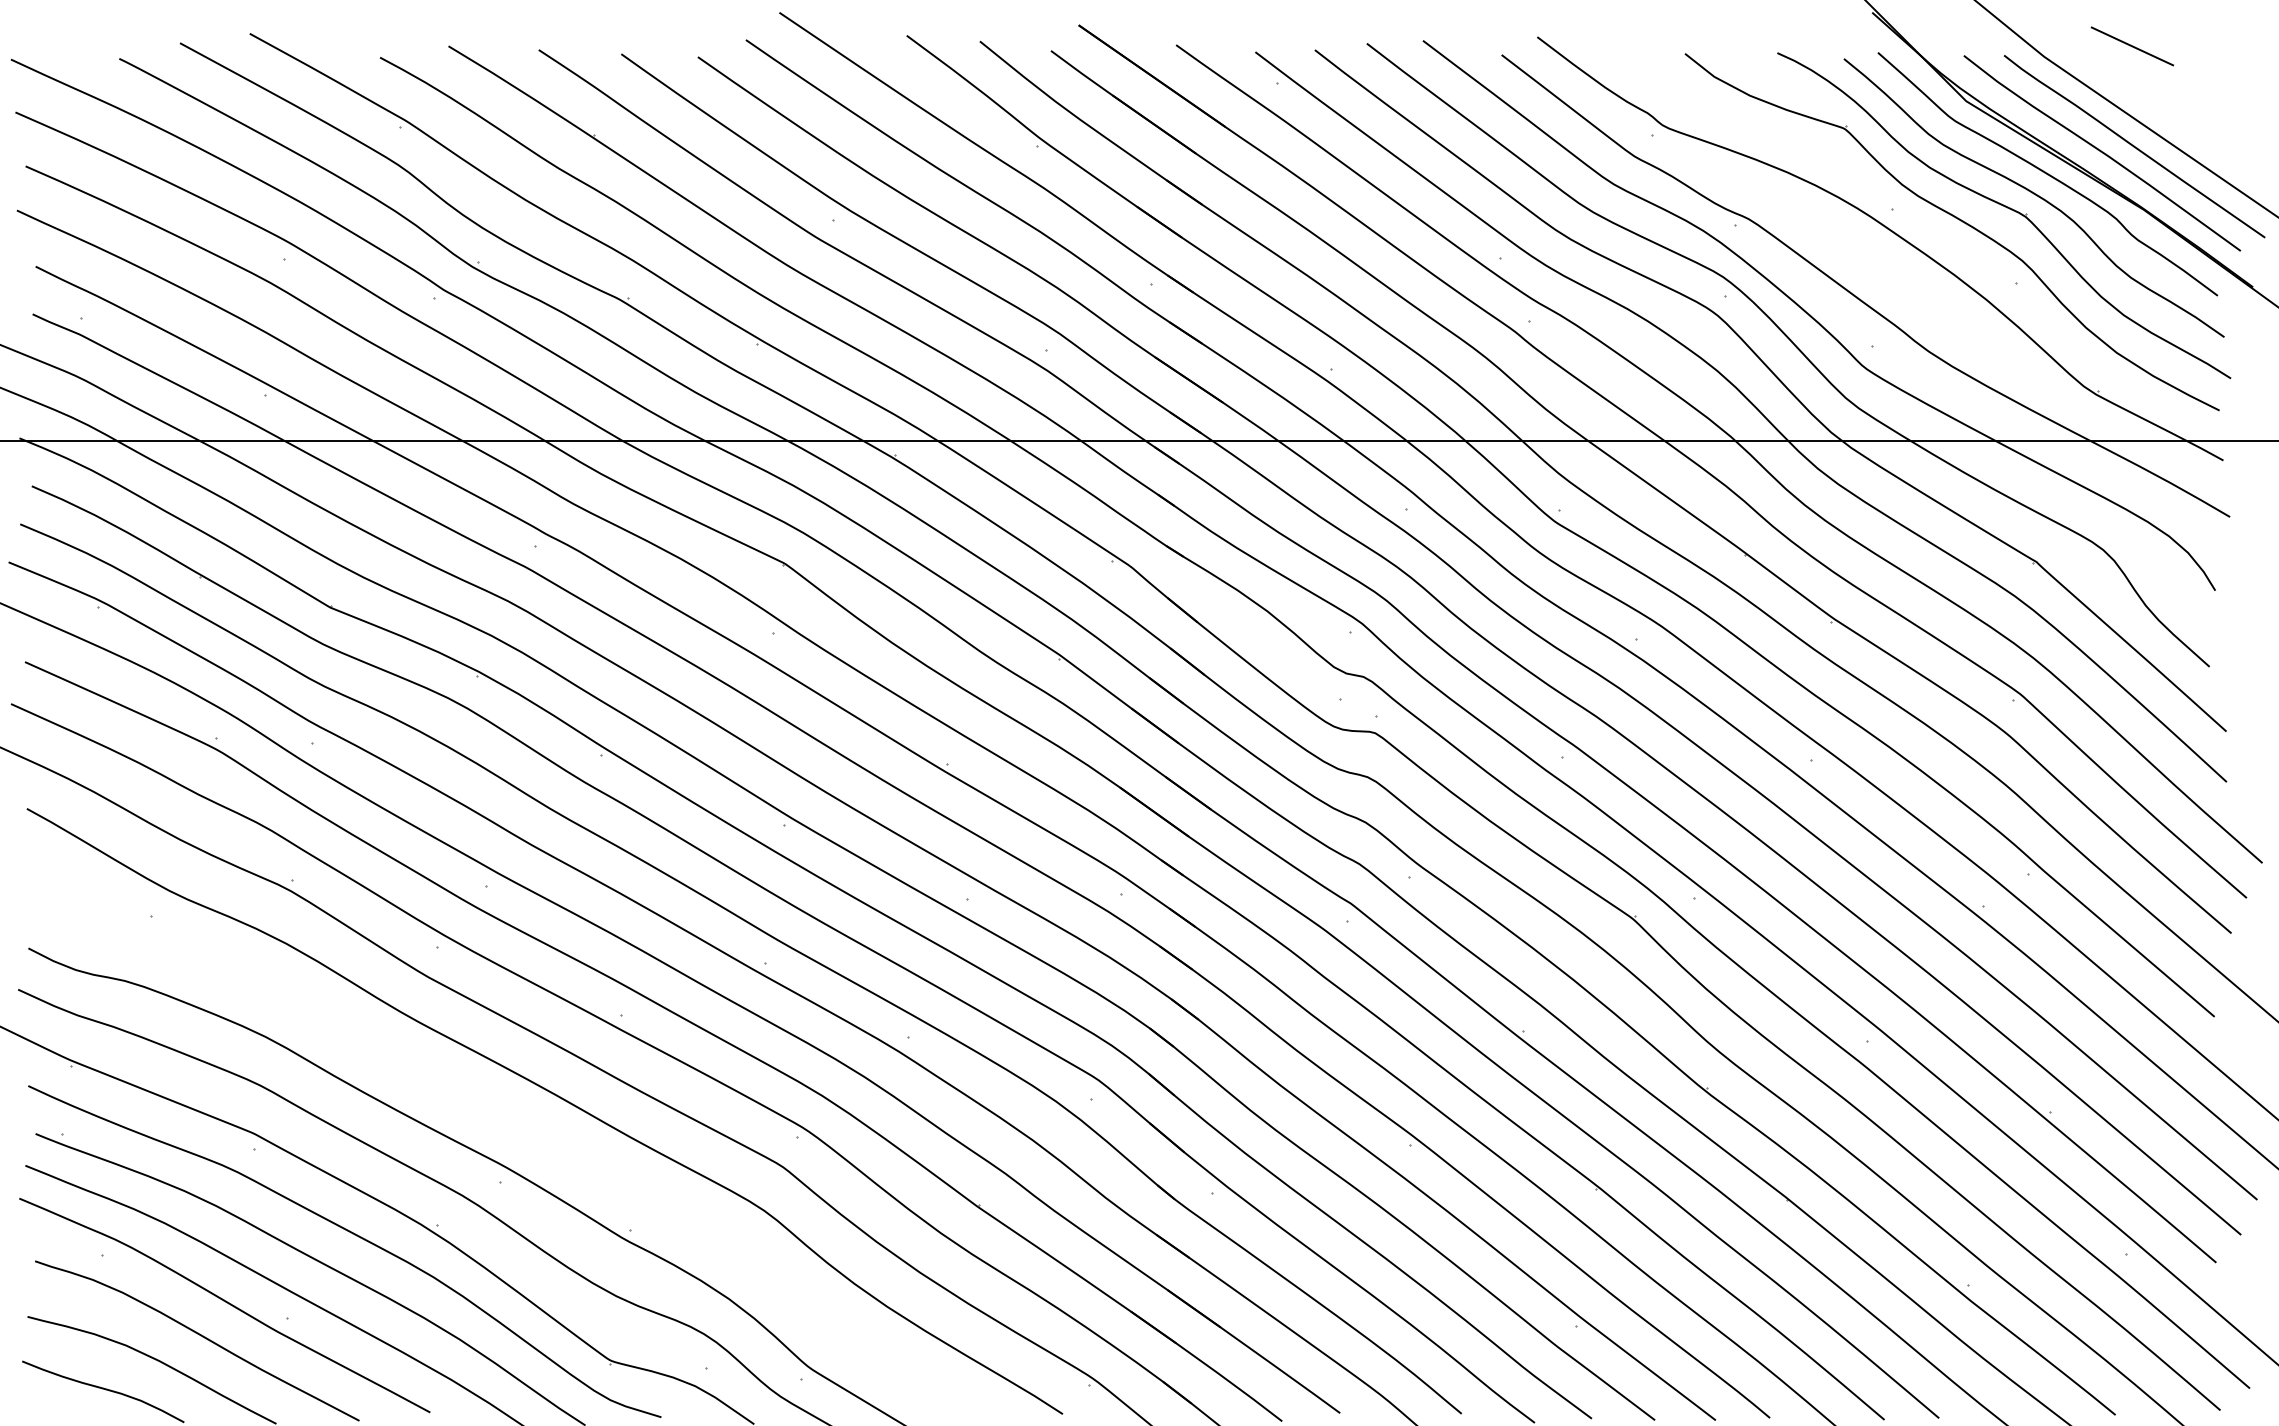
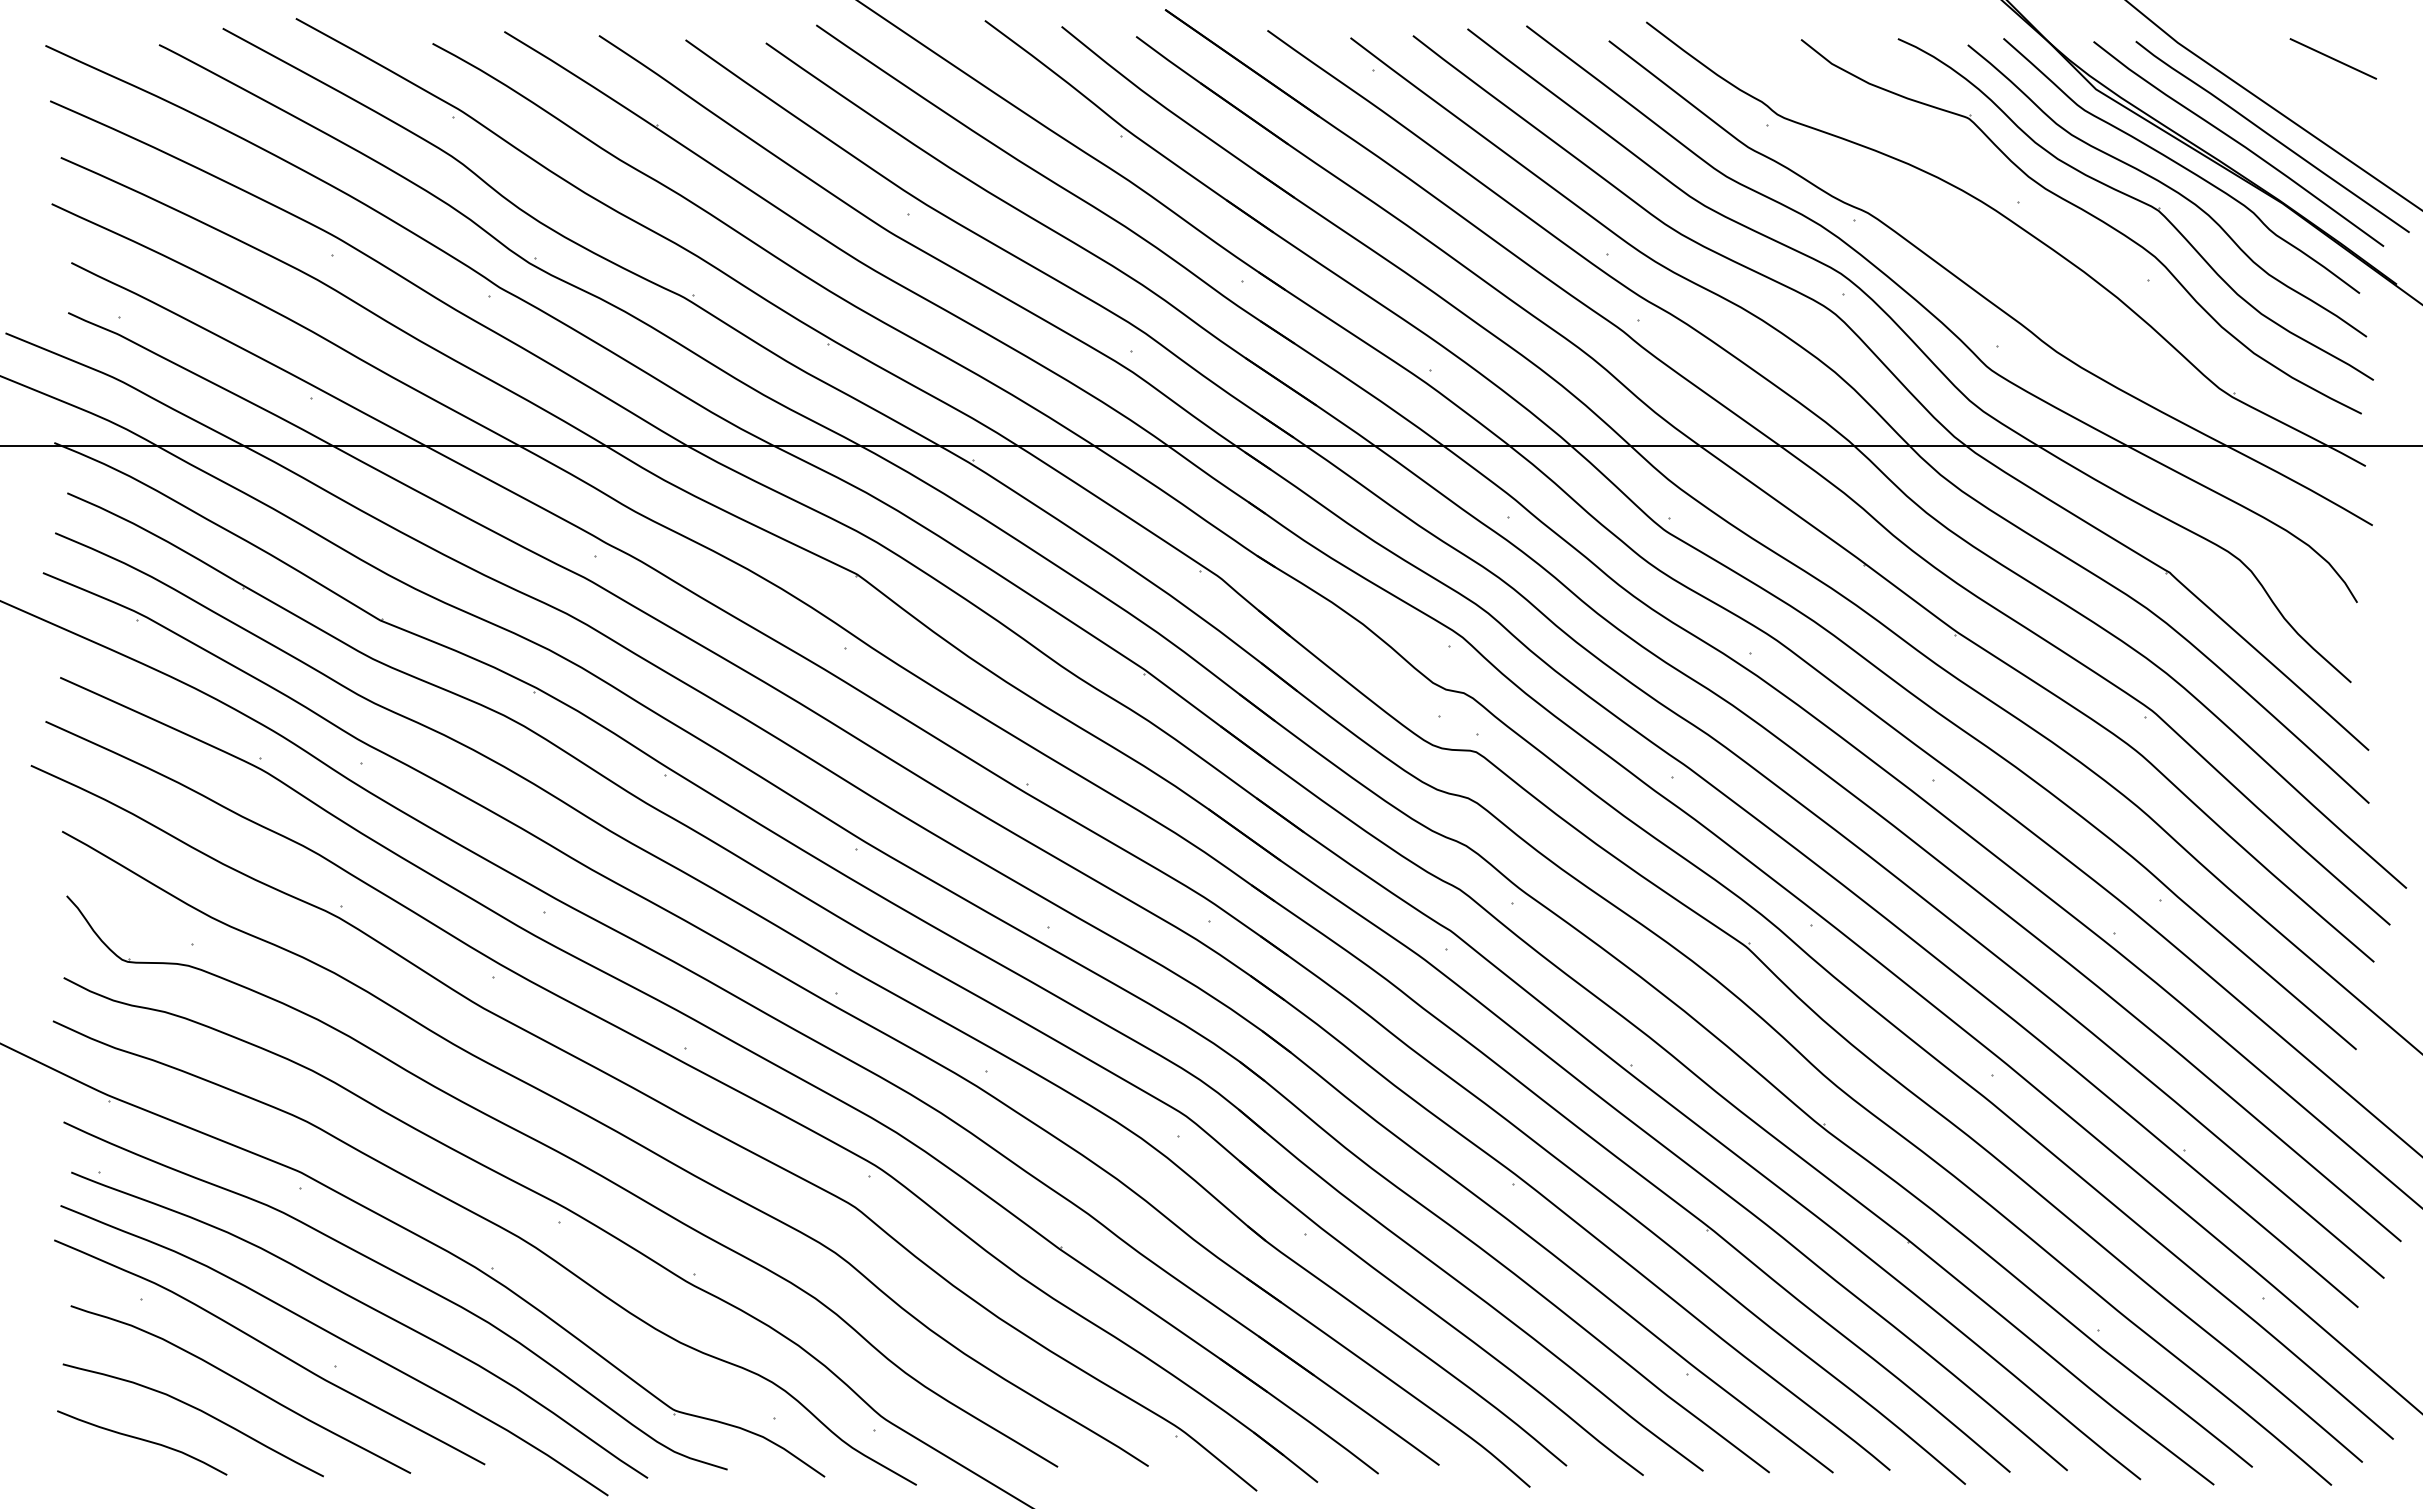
line: (2132, 46) -> (2333, 58), moved
part: (514, 1123) -> (573, 1161), added

